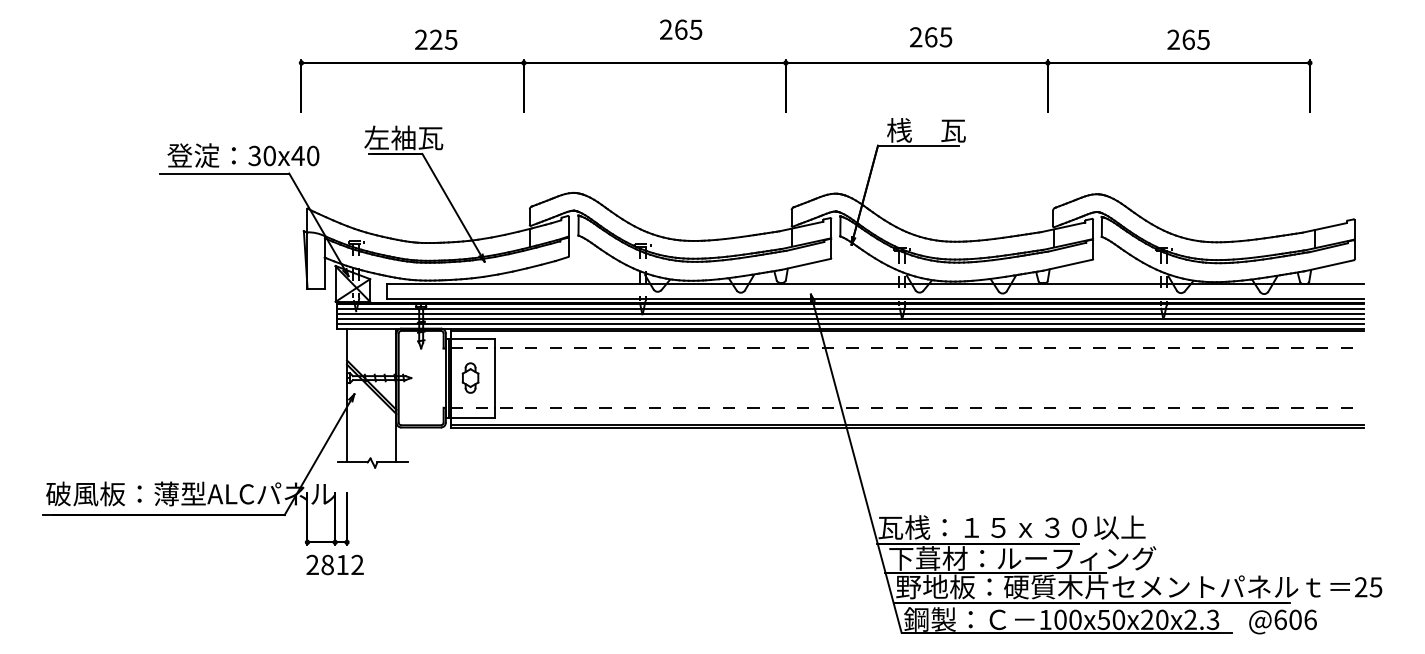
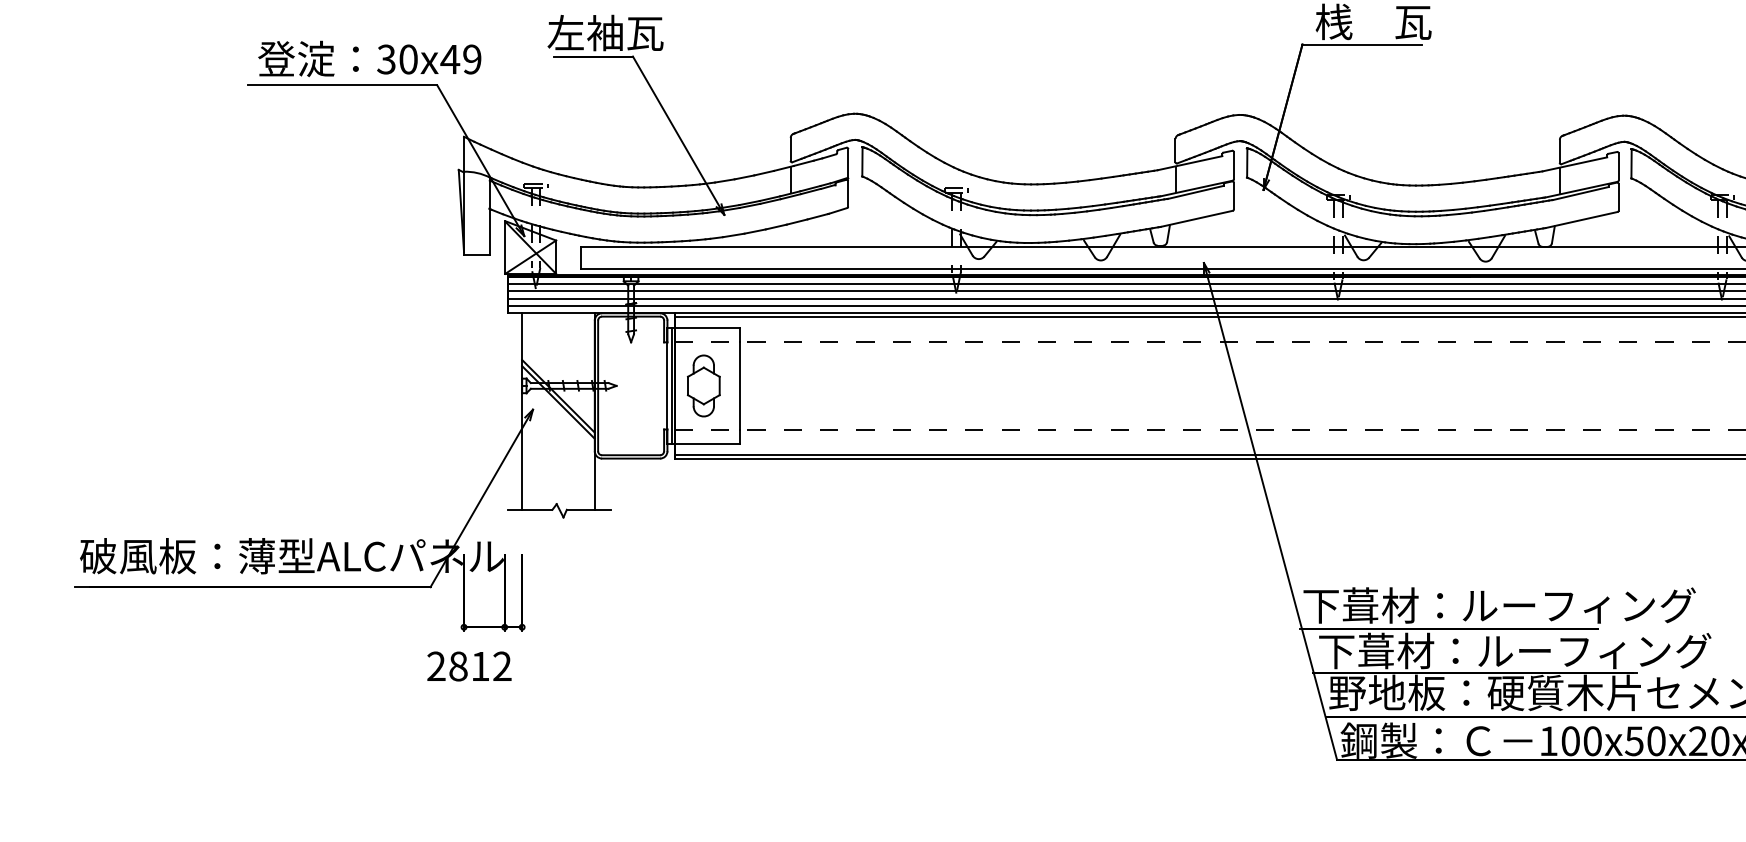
text: (313, 156) -> (472, 60), 30x40 -> 30x49
part: (470, 377) -> (703, 385), size x1.4
text: (1011, 527) -> (1498, 605), 瓦桟：１５ｘ３０以上 -> 下葺材：ルーフィング
text: (334, 564) -> (468, 665), moved

